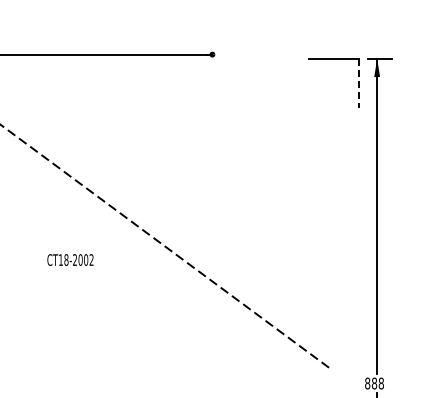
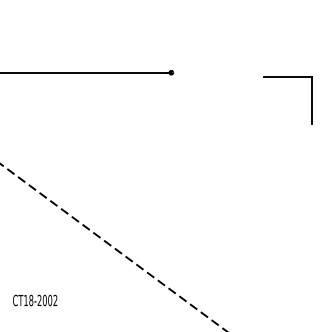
line: (358, 83) -> (311, 100), dashed -> solid
text: (70, 259) -> (35, 299), moved

